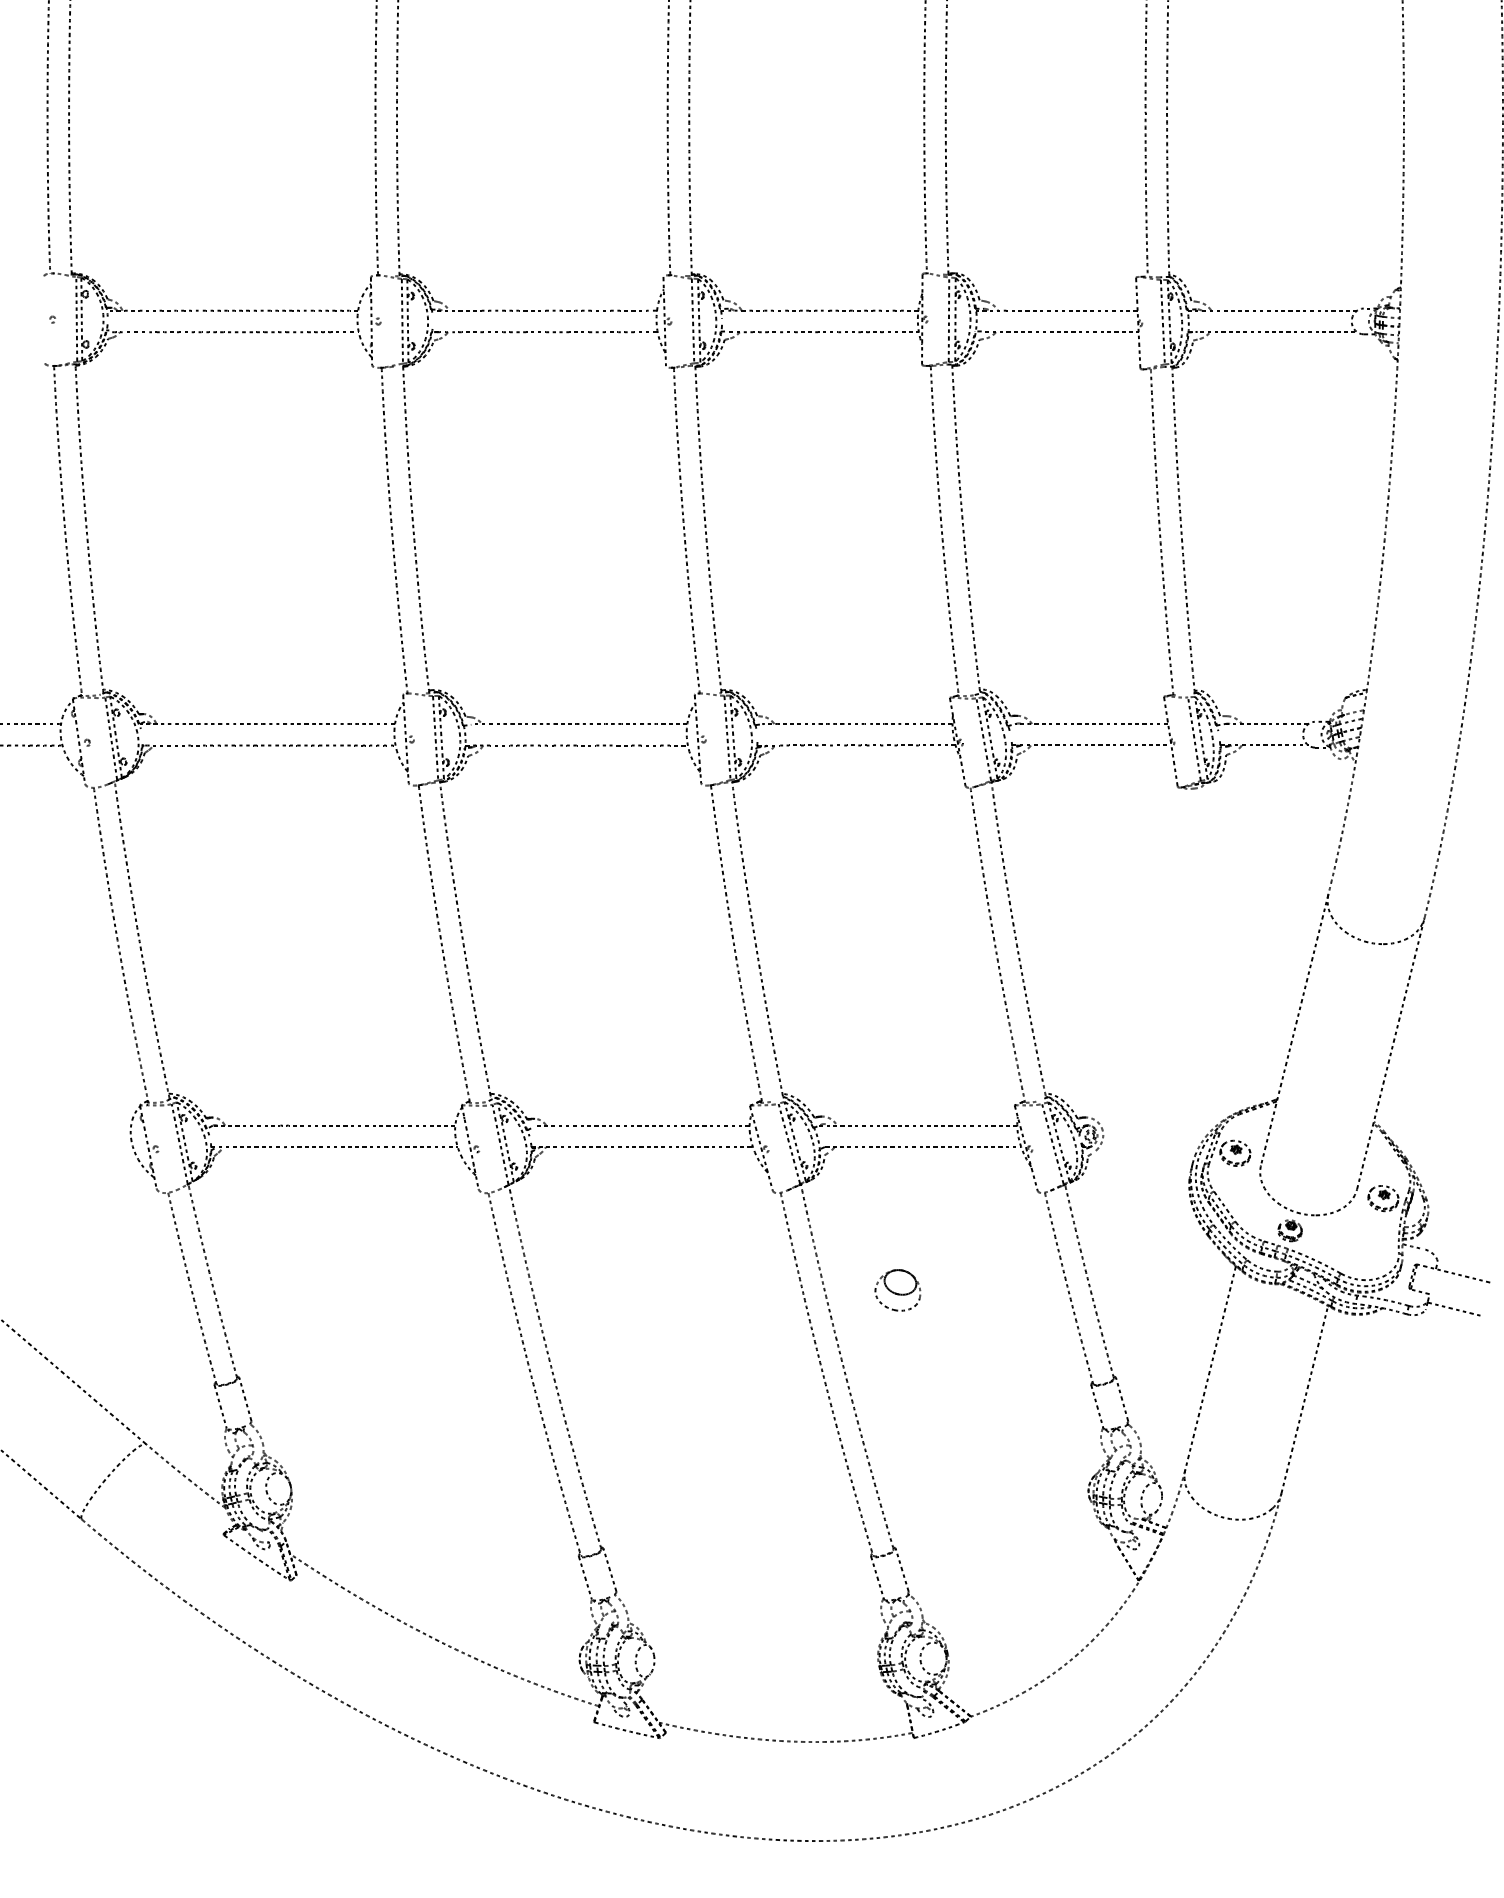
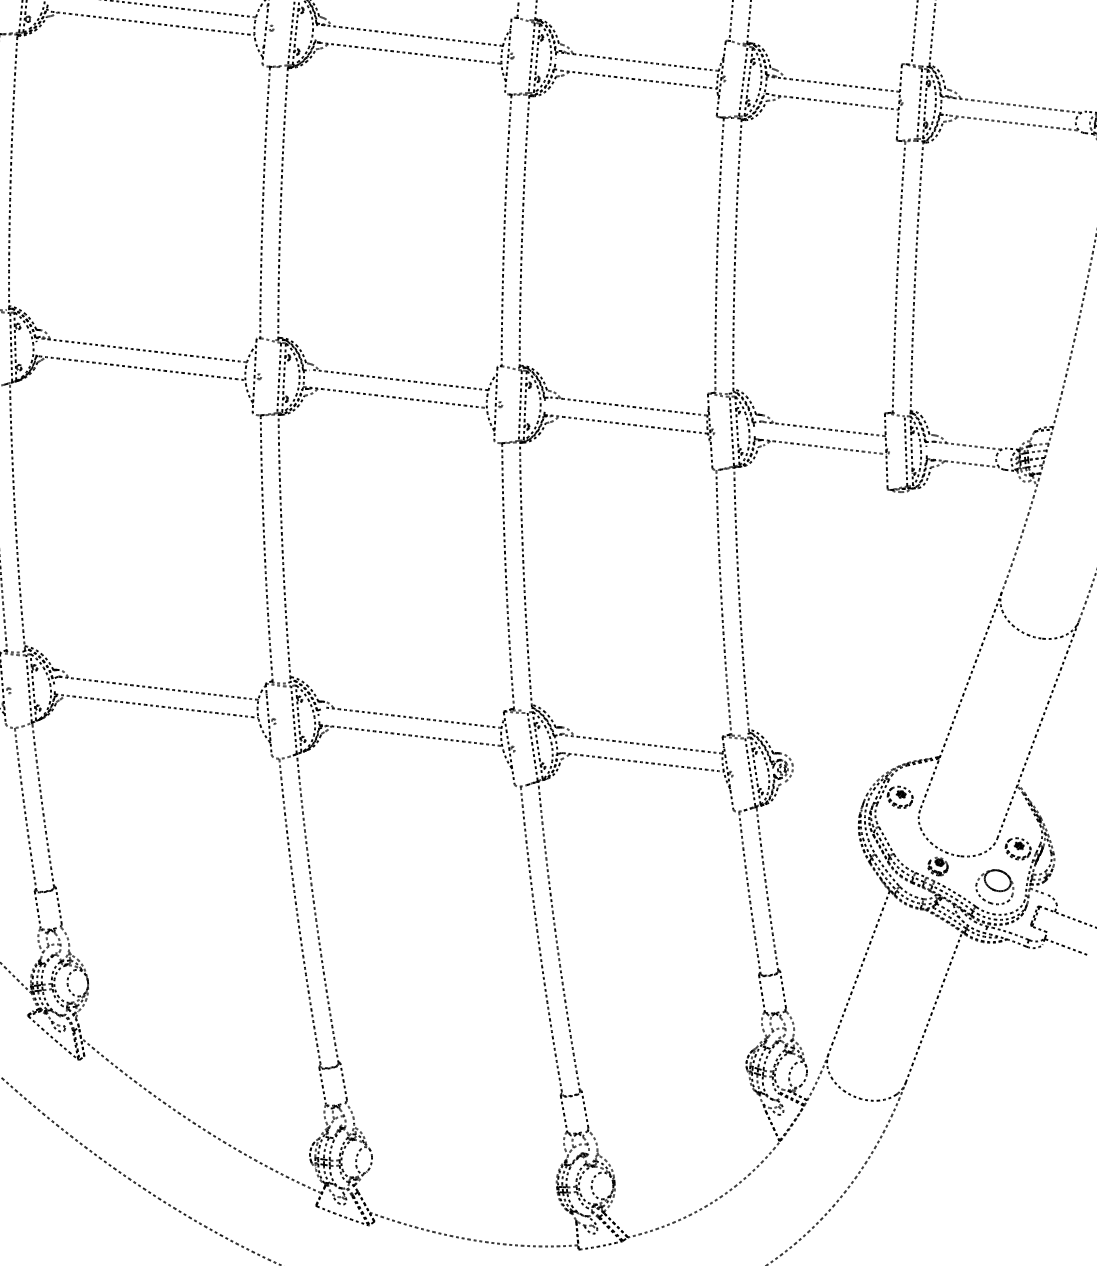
part: (897, 1290) -> (994, 887), moved

